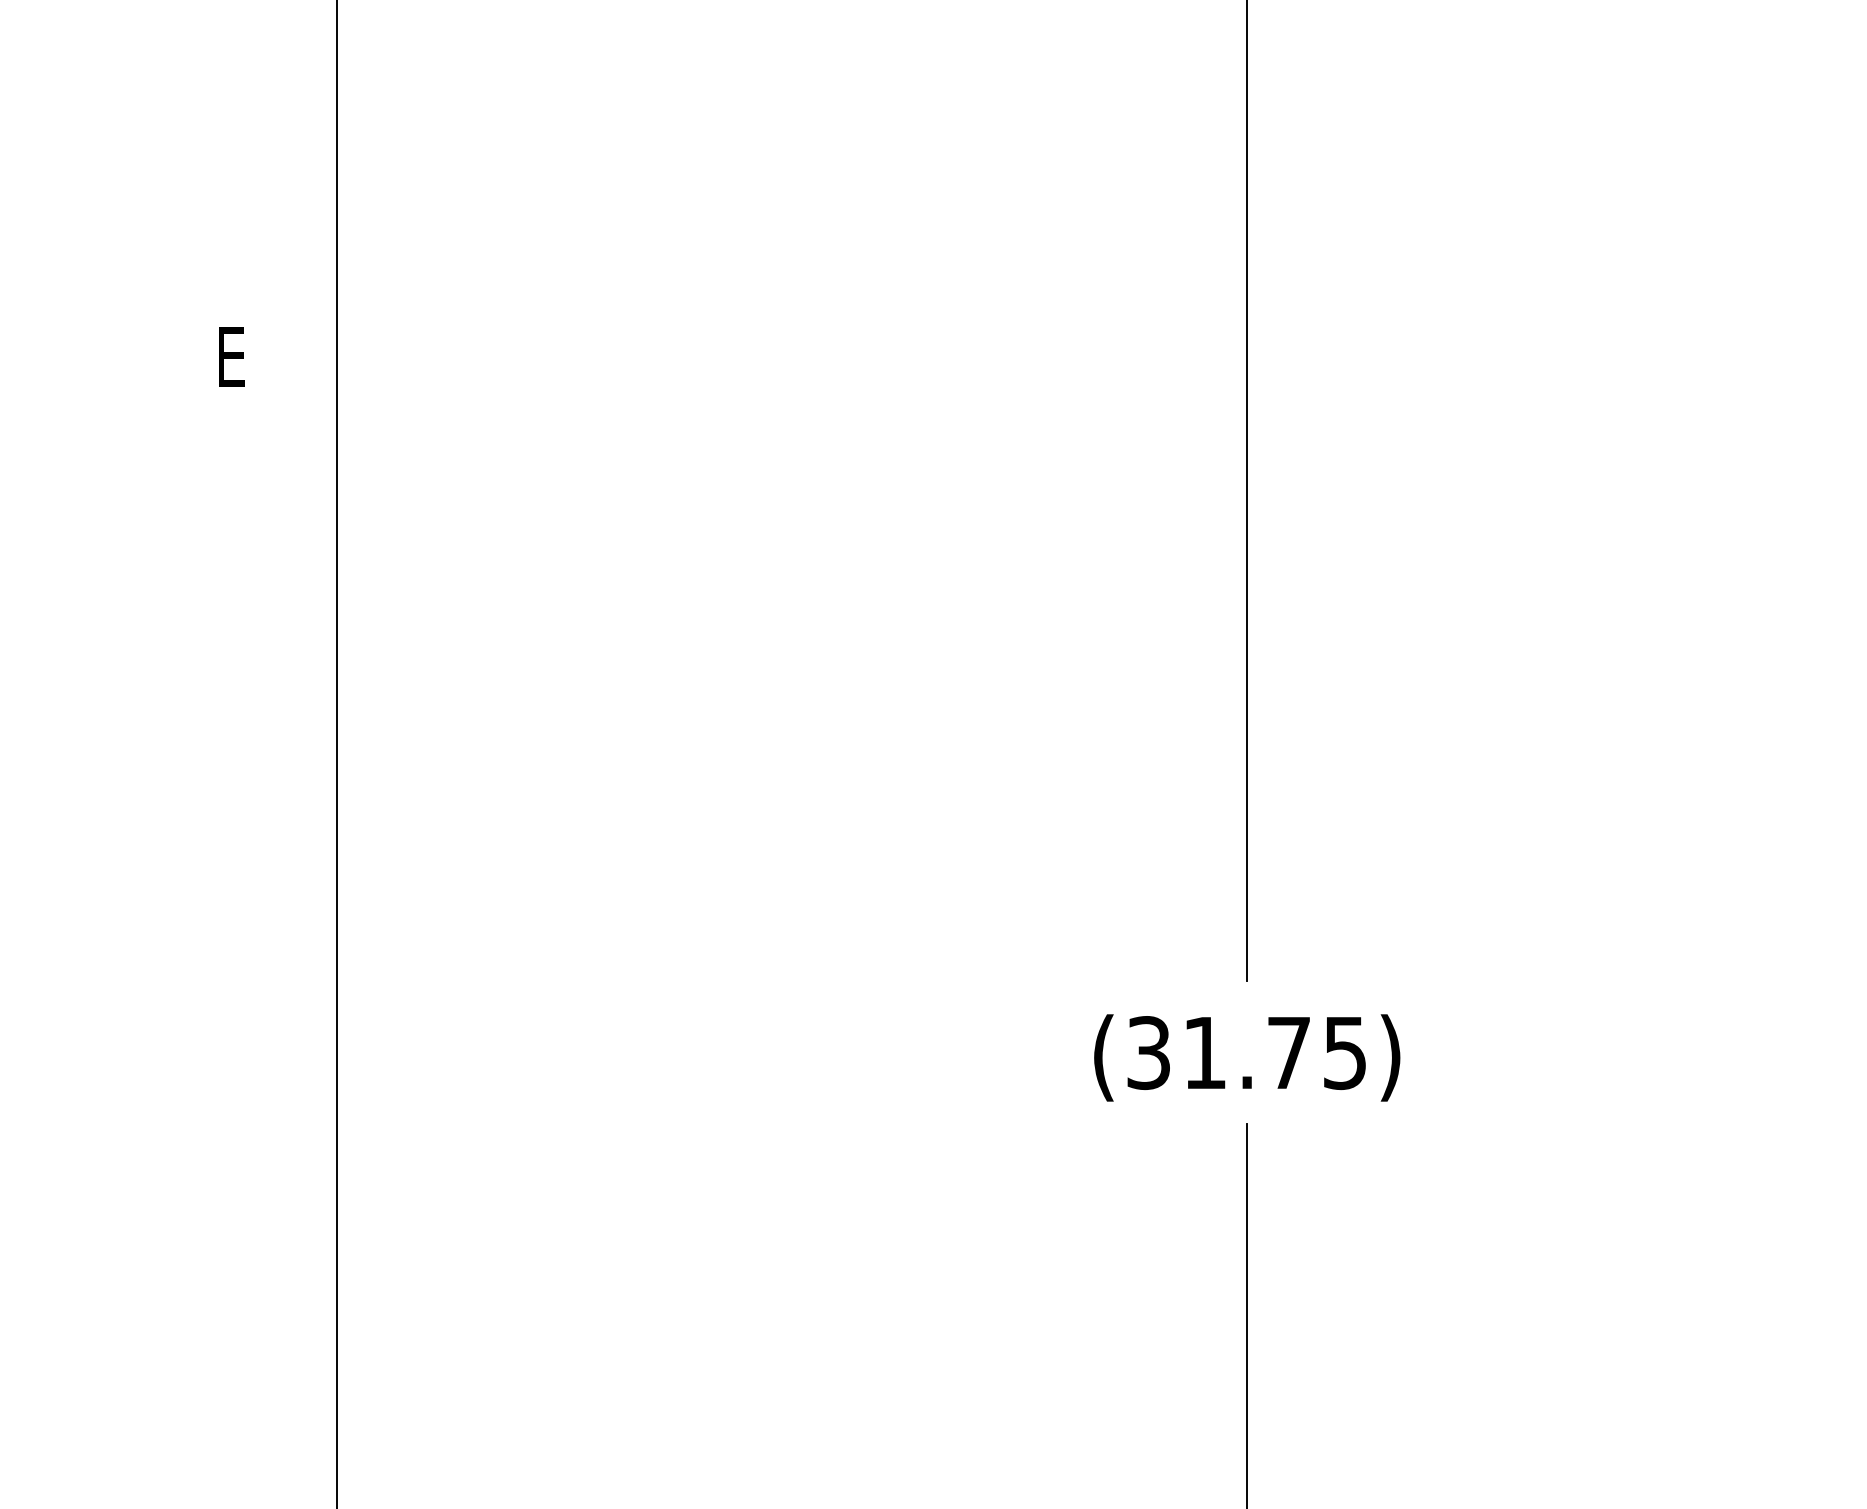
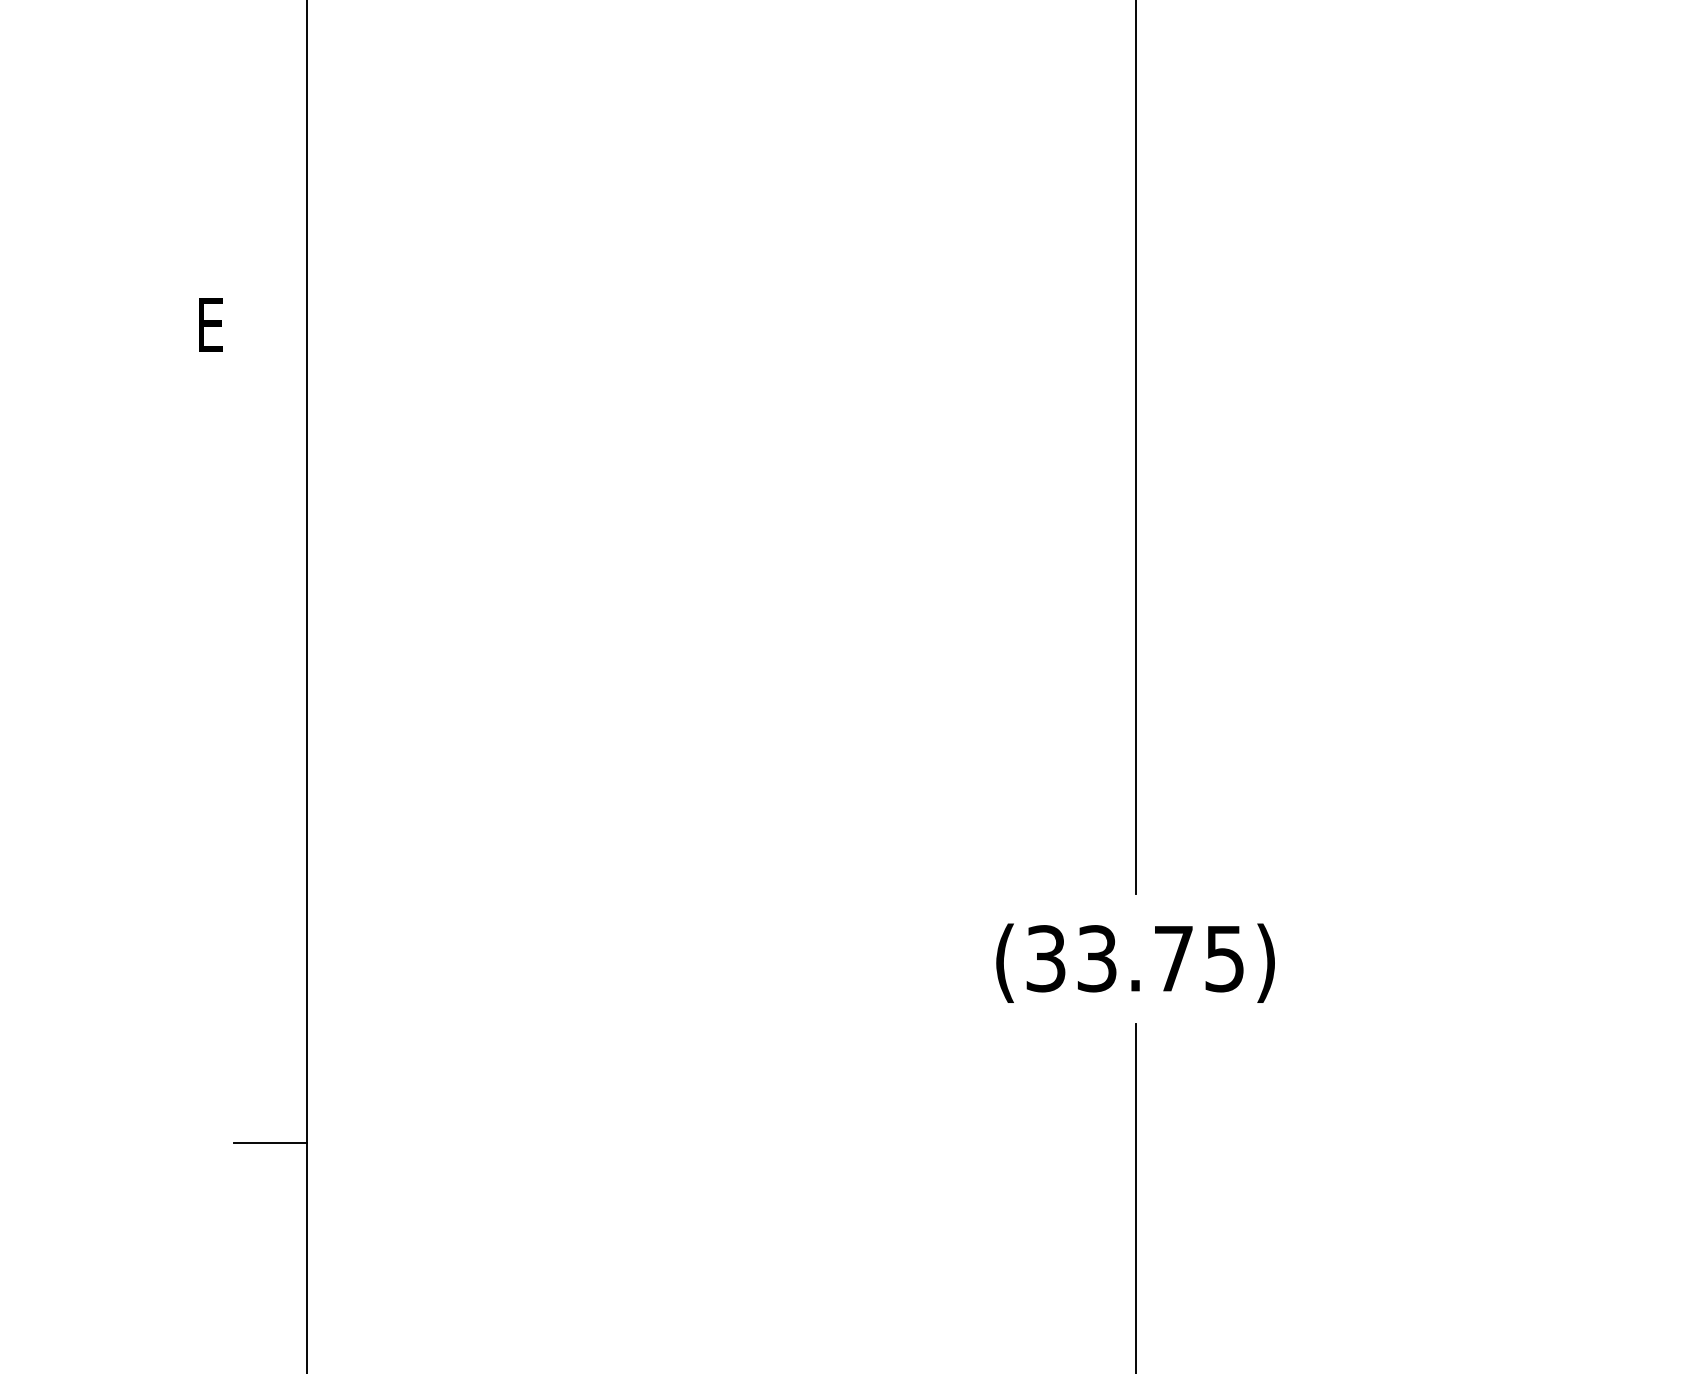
text: (1204, 1053) -> (1096, 959), (31.75) -> (33.75)
line: (296, 1254) -> (270, 1142), added

